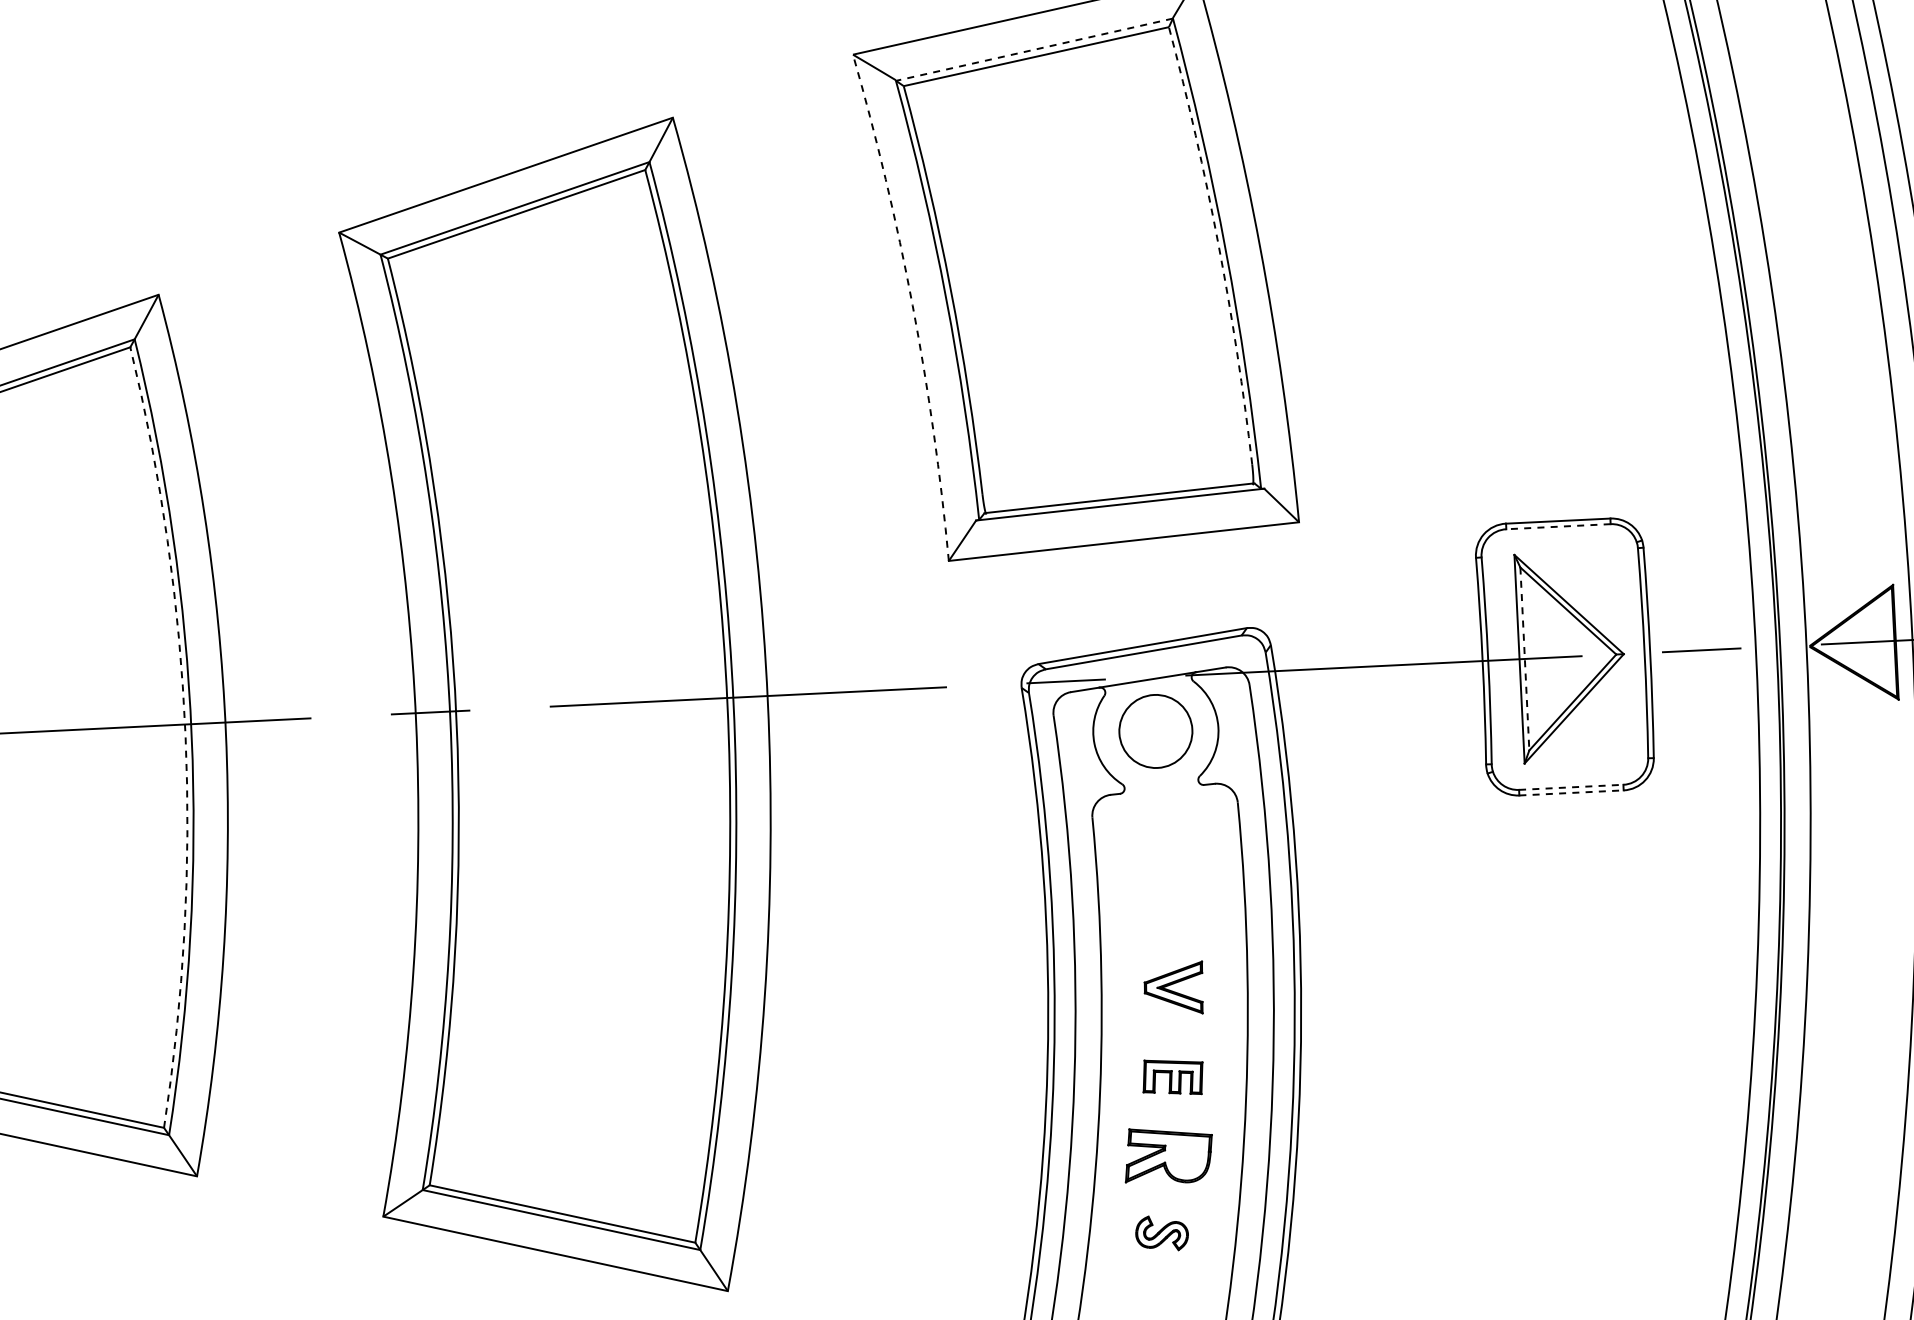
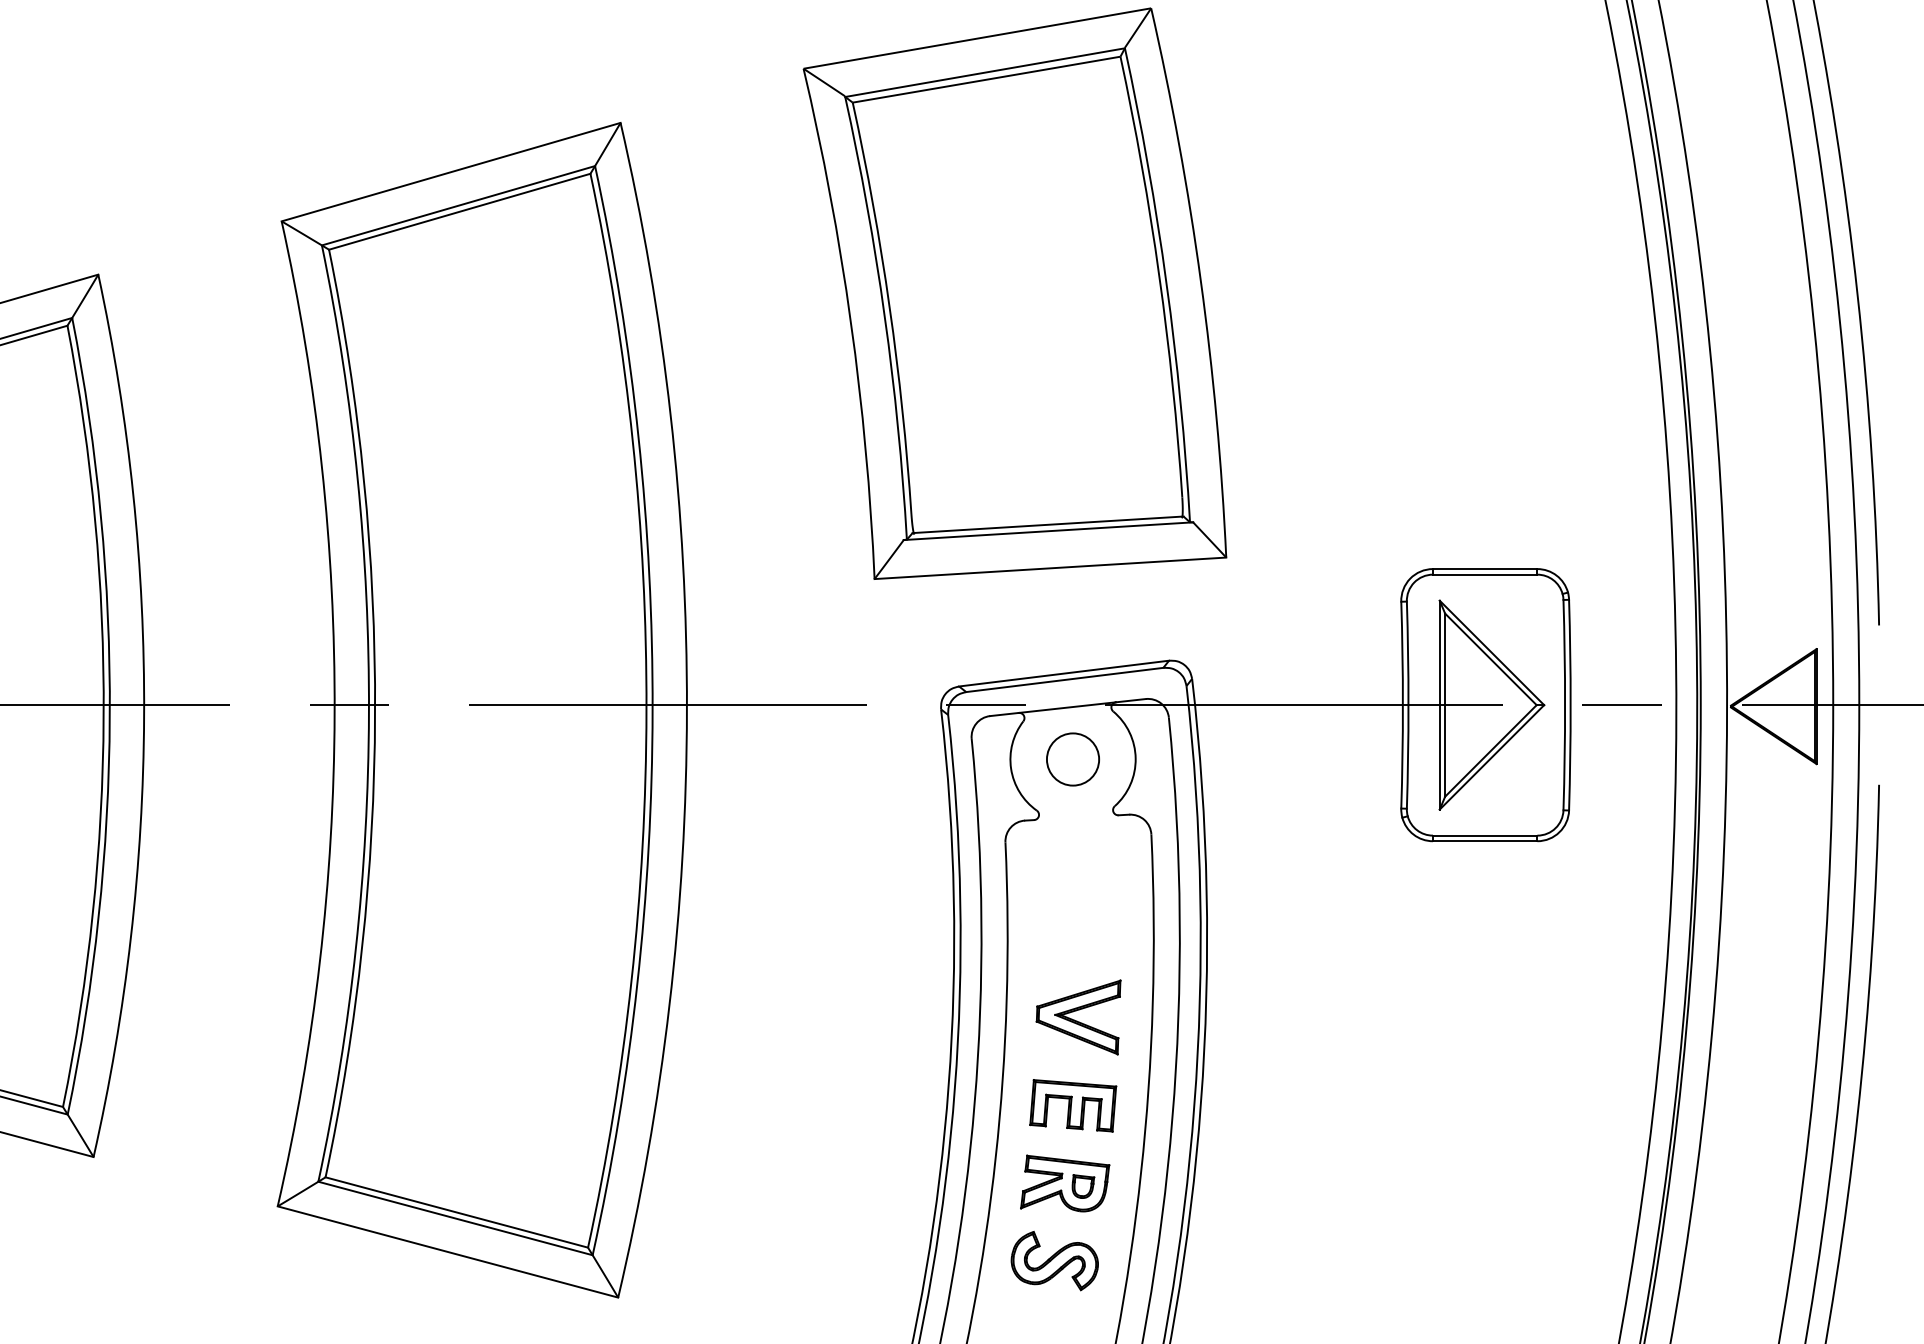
line: (1034, 49) -> (985, 72), dashed -> solid
arc: (1218, 243) -> (1159, 275), dashed -> solid
arc: (912, 305) -> (850, 322), dashed -> solid
line: (1557, 526) -> (1484, 574), dashed -> solid
line: (1525, 659) -> (1445, 705), dashed -> solid
circle: (1155, 731) -> (1072, 759), size x0.71
arc: (185, 735) -> (103, 716), dashed -> solid
line: (1571, 787) -> (1485, 835), dashed -> solid
line: (1571, 793) -> (1485, 841), dashed -> solid
part: (1173, 988) -> (1078, 1017), size x1.43
part: (1173, 1077) -> (1073, 1105), size x1.43
part: (1187, 1157) -> (1083, 1186), added
part: (1161, 1233) -> (1054, 1261), size x1.67

